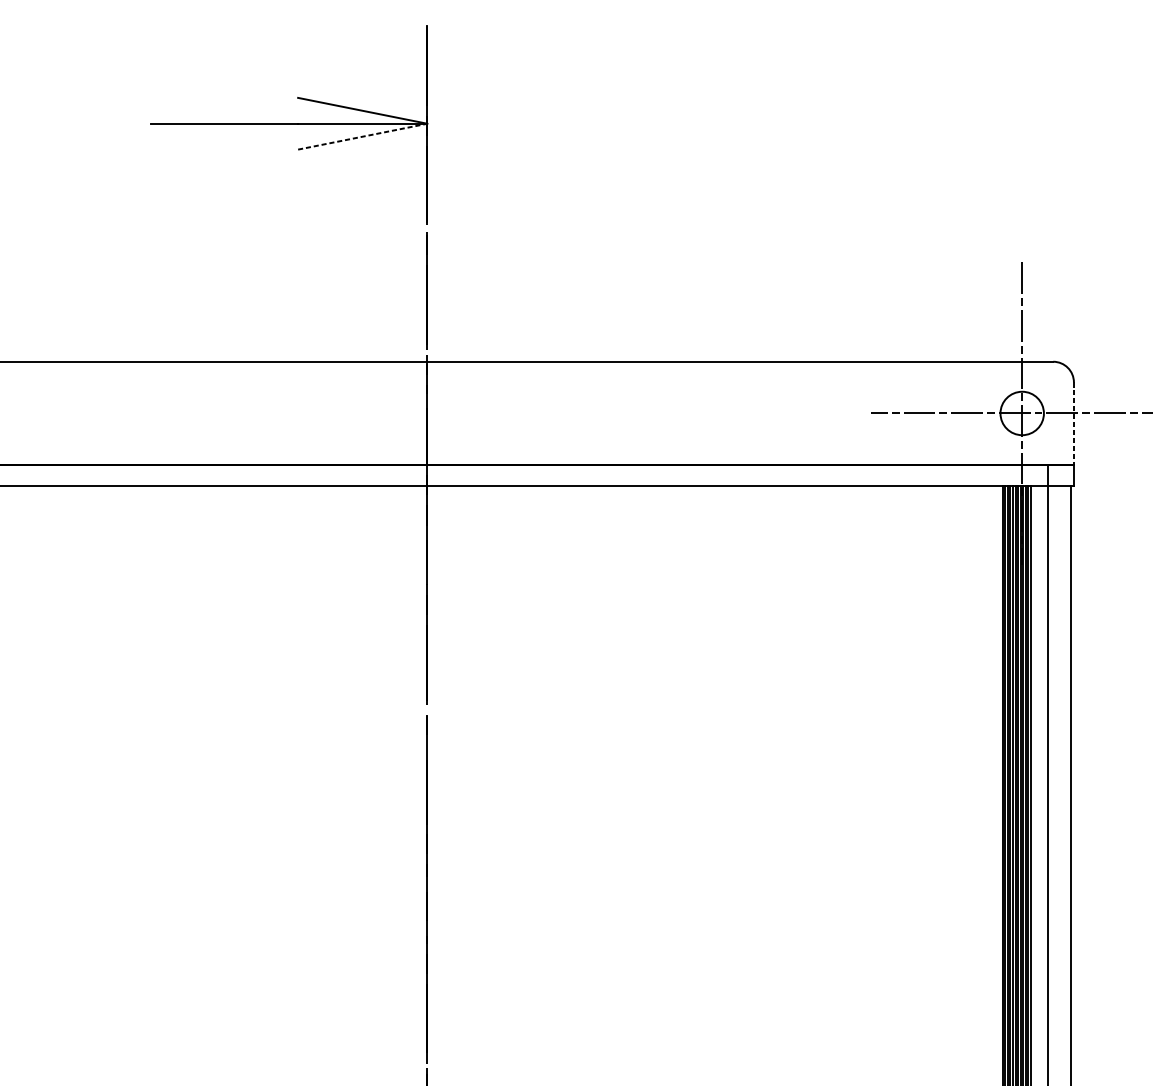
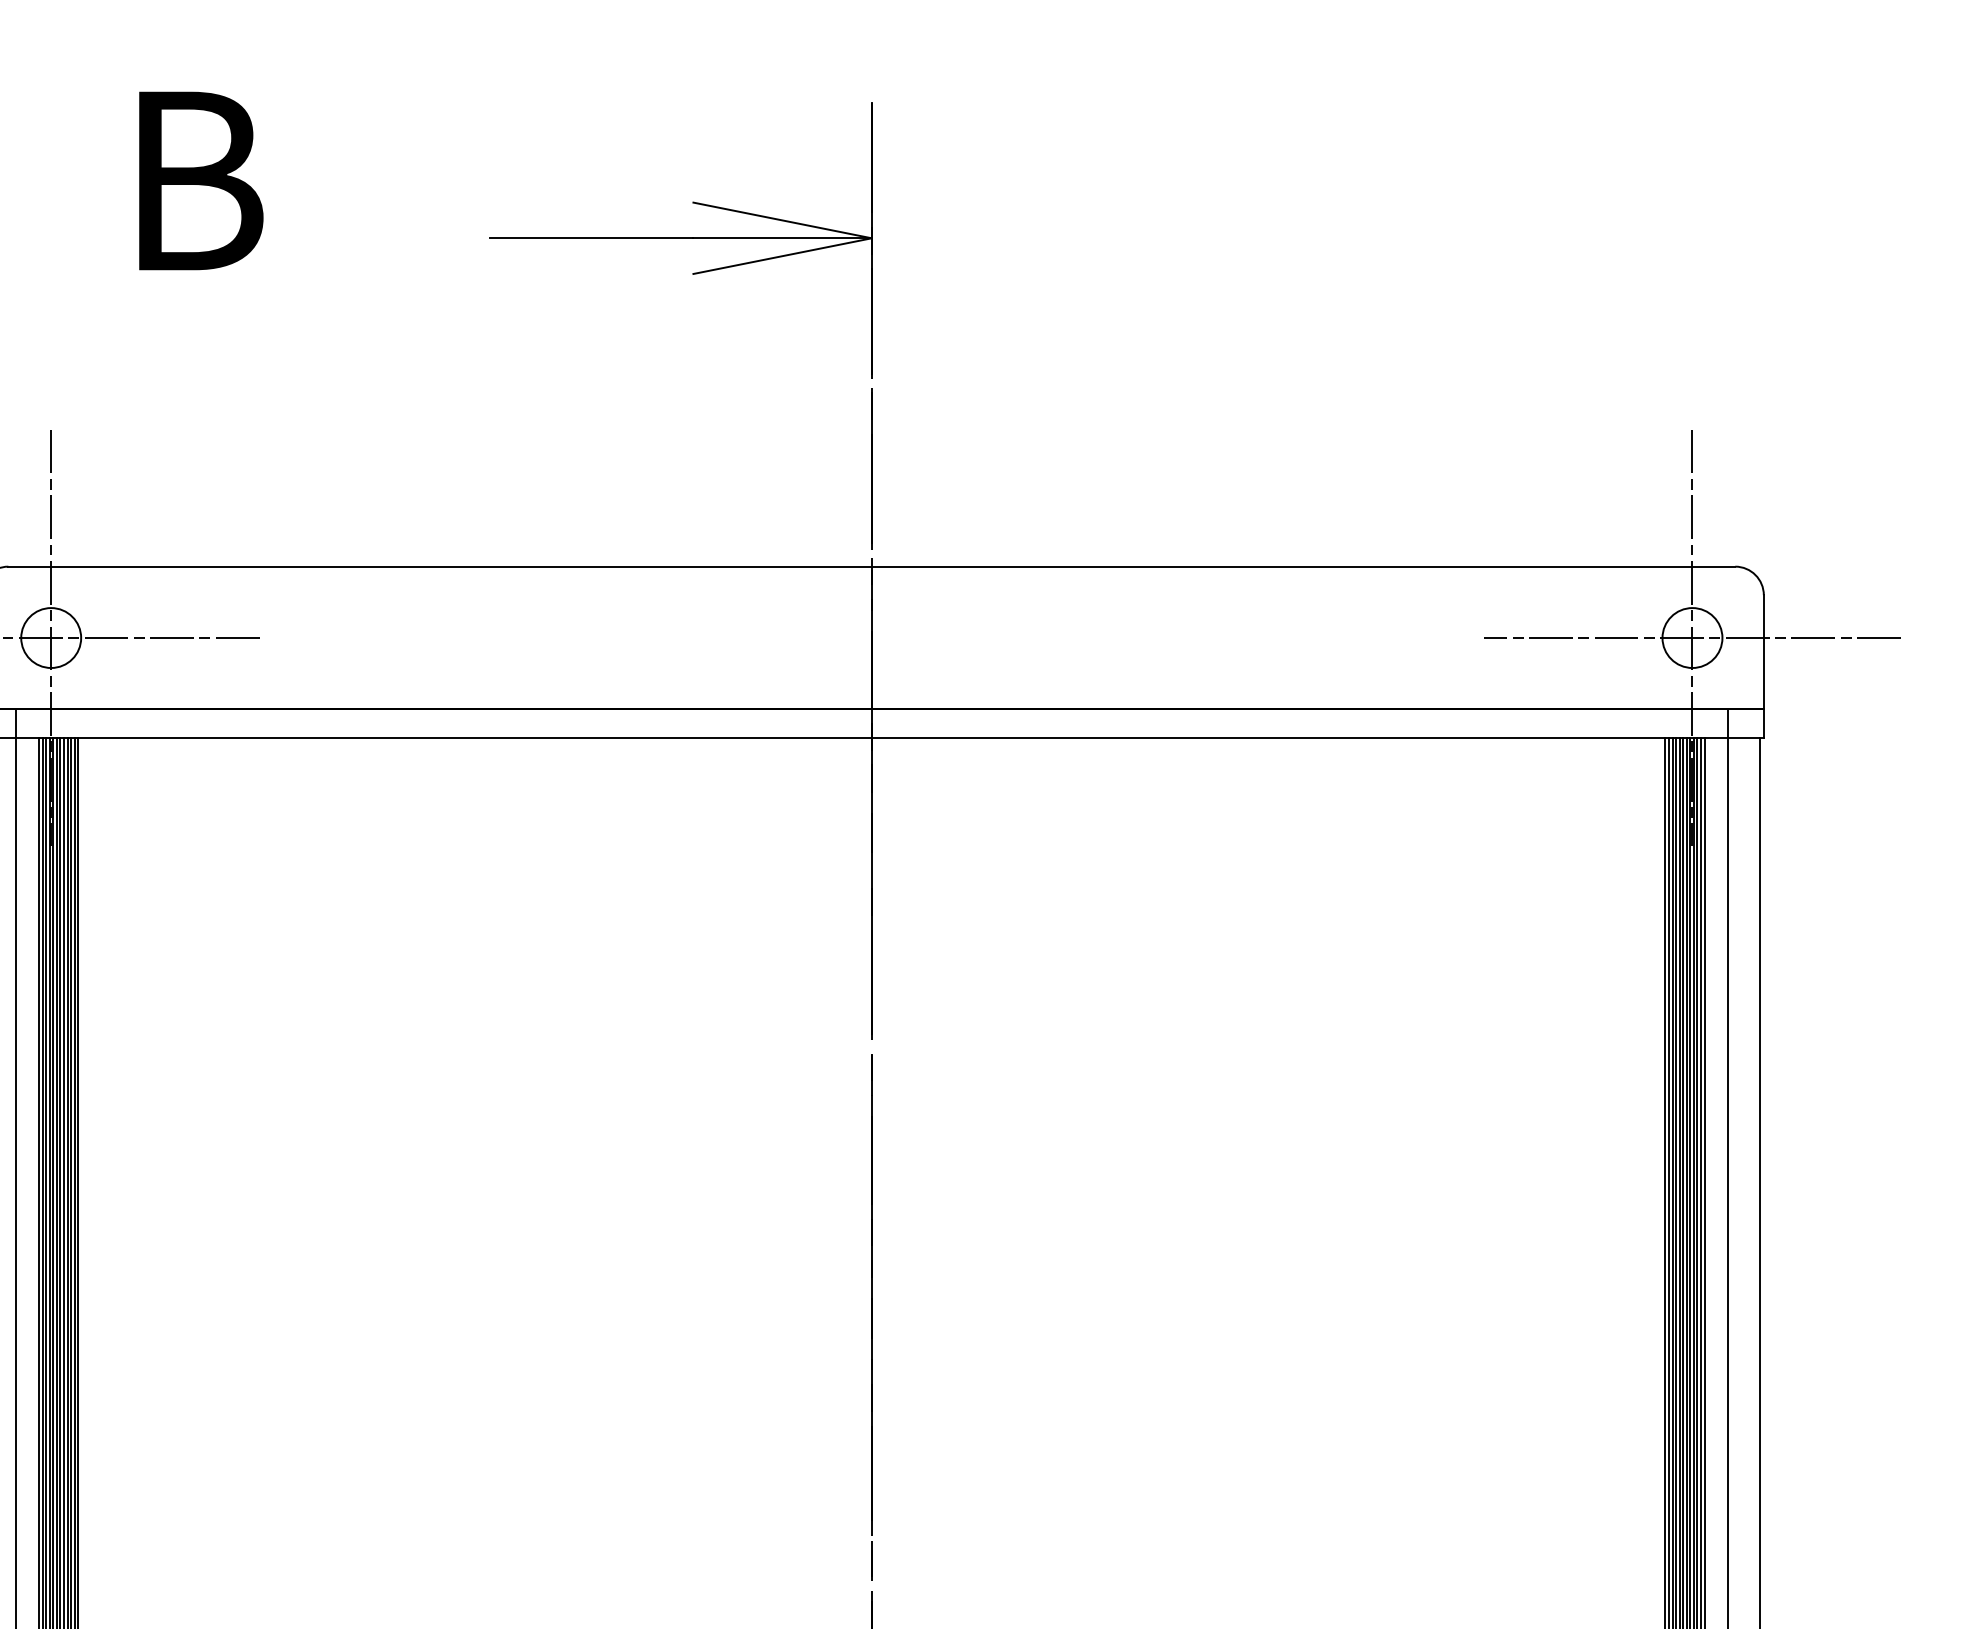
line: (362, 136) -> (782, 256), dashed -> solid
line: (1073, 423) -> (1763, 652), dashed -> solid

